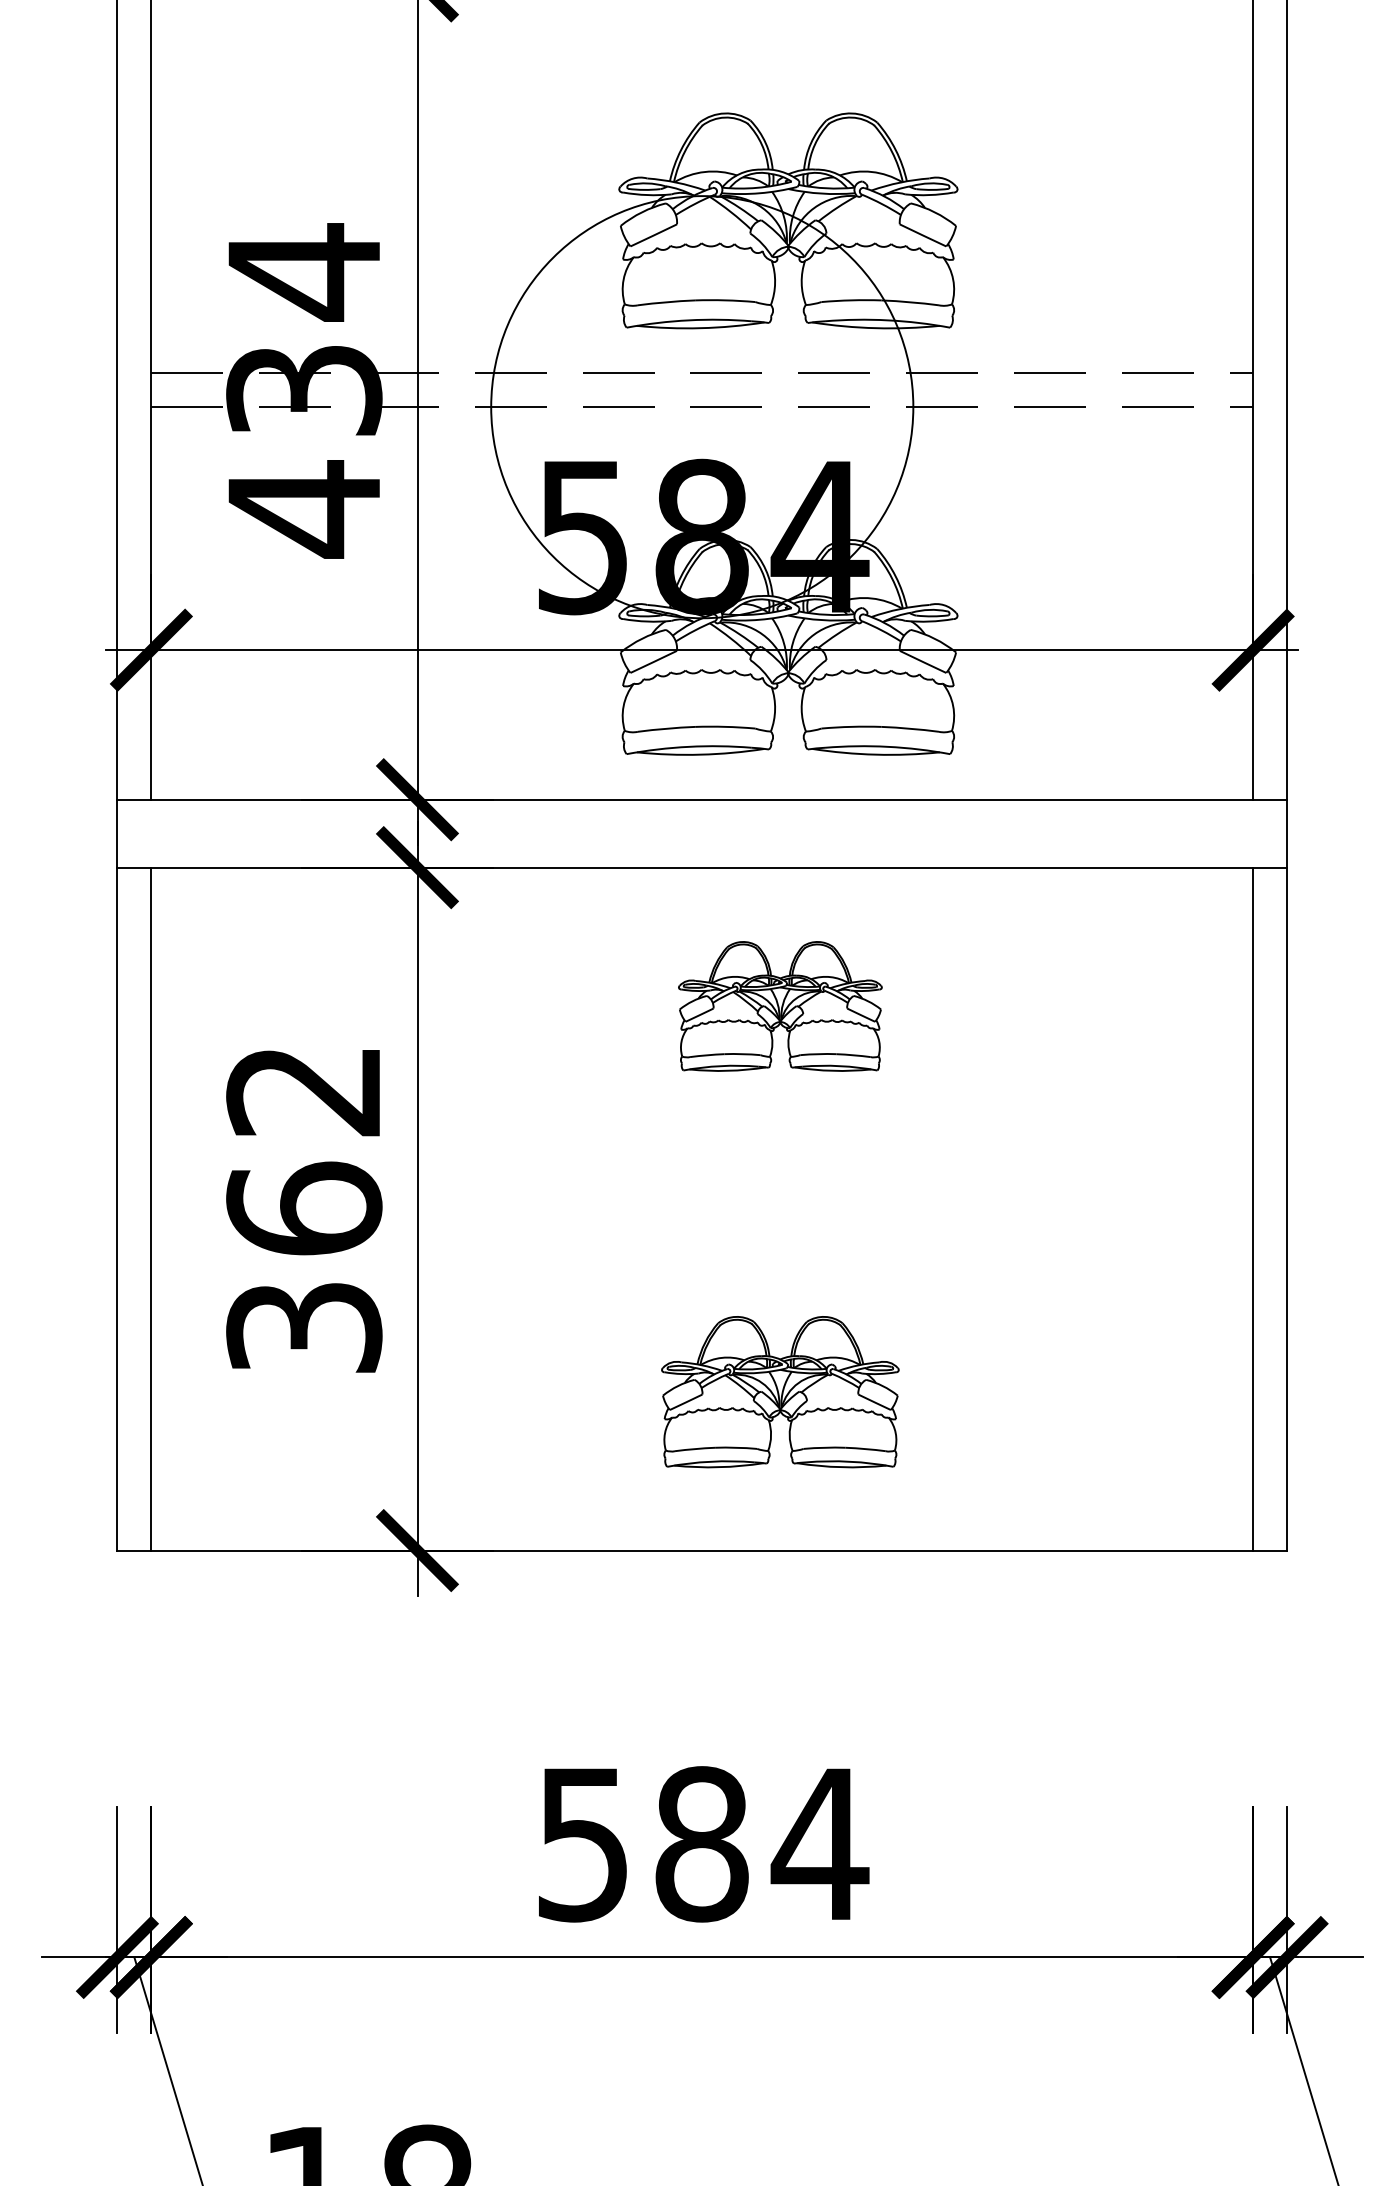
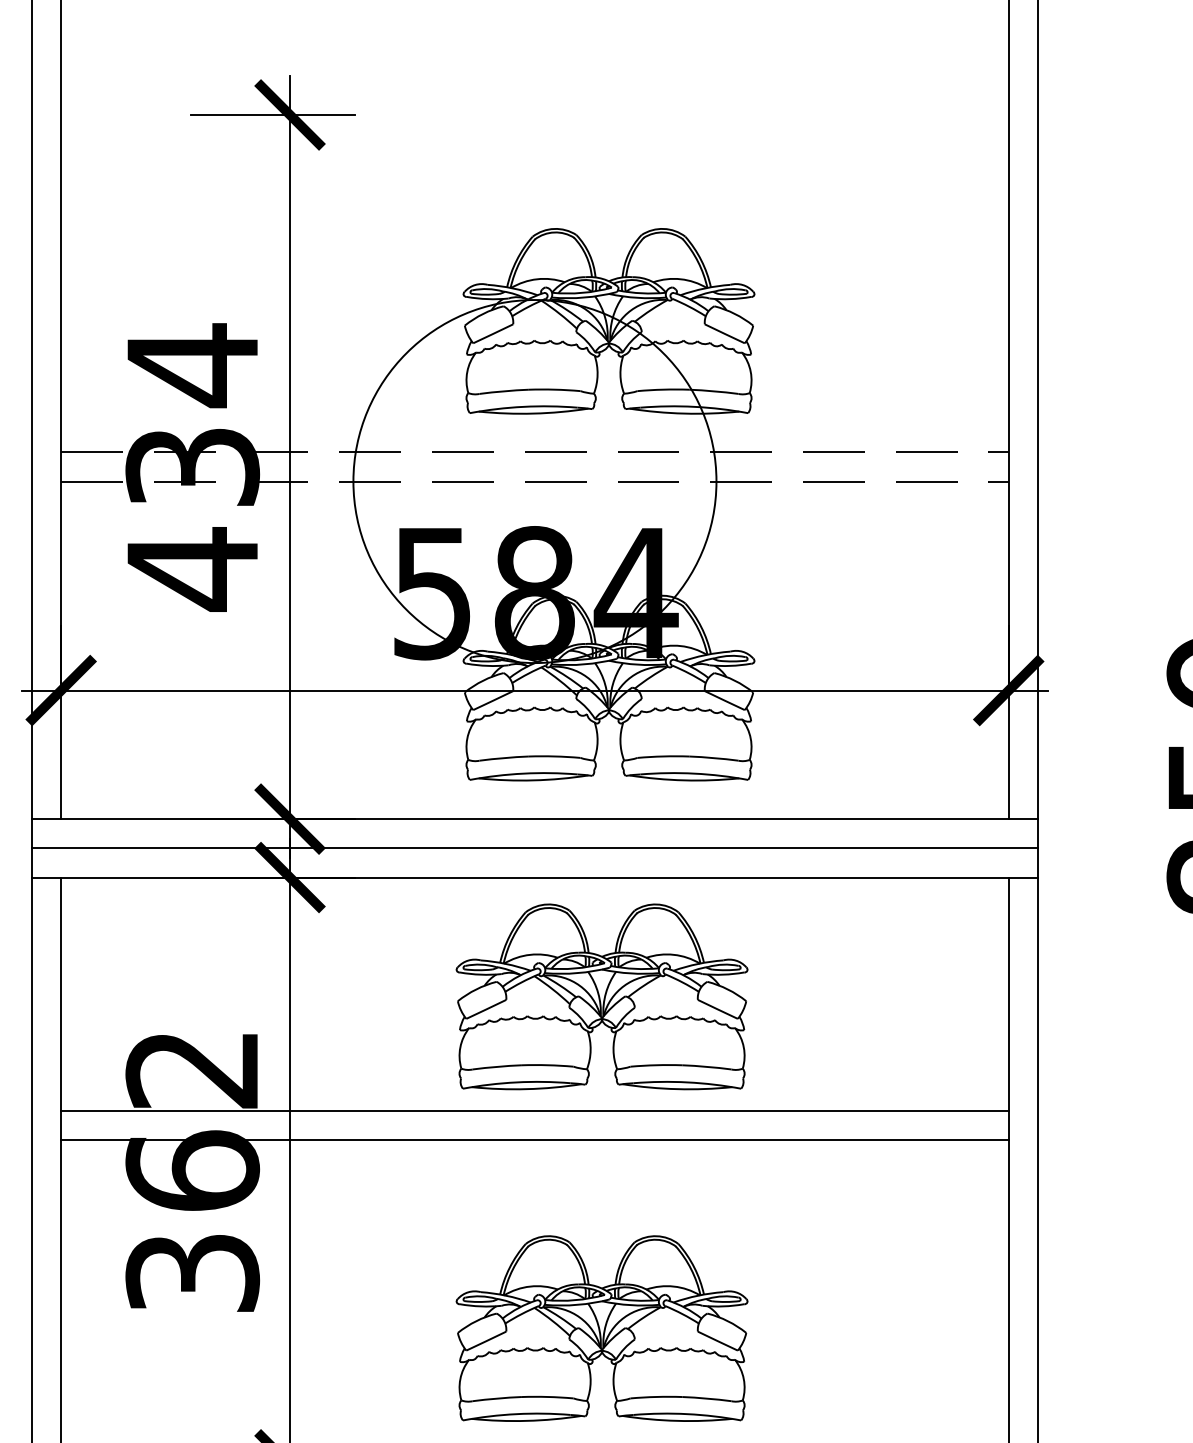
line: (702, 833) -> (535, 848), added
part: (780, 1006) -> (602, 996), size x1.67
line: (702, 1139) -> (535, 1111), added
line: (702, 1173) -> (535, 1140), added
part: (780, 1391) -> (602, 1328), size x1.43

